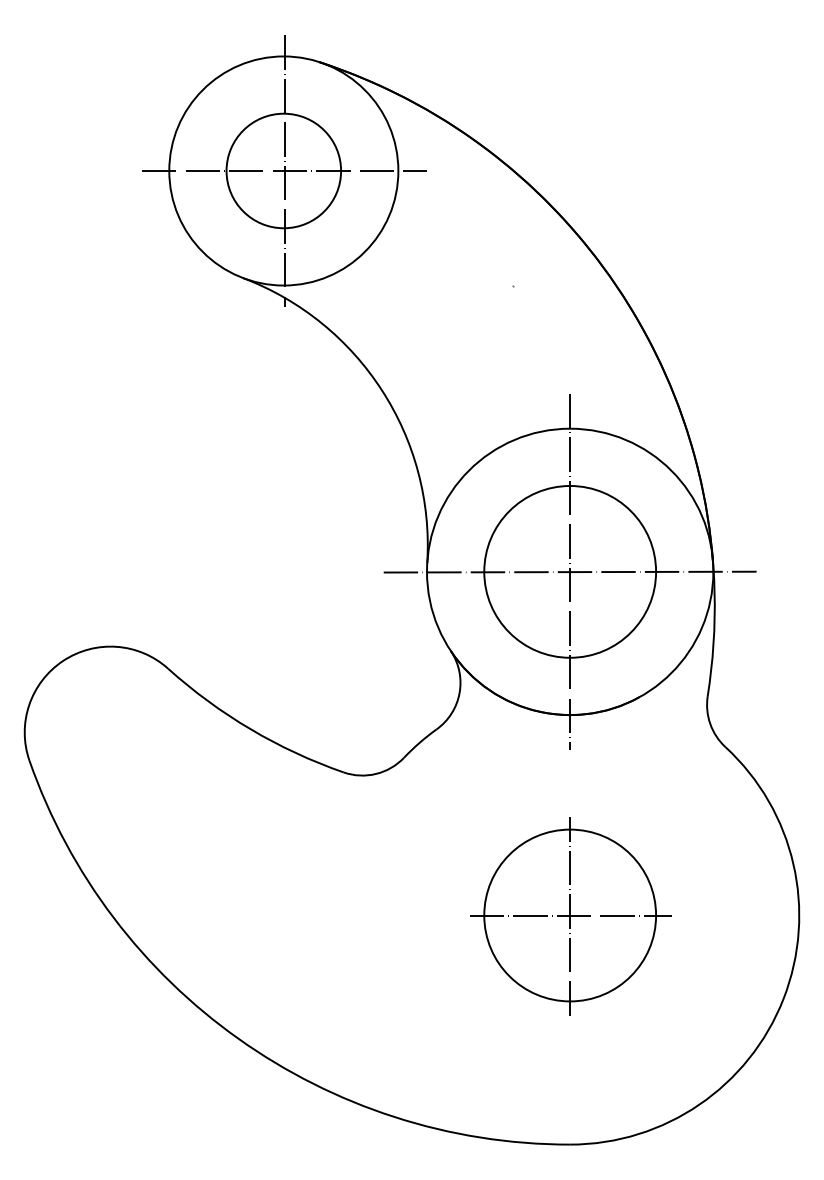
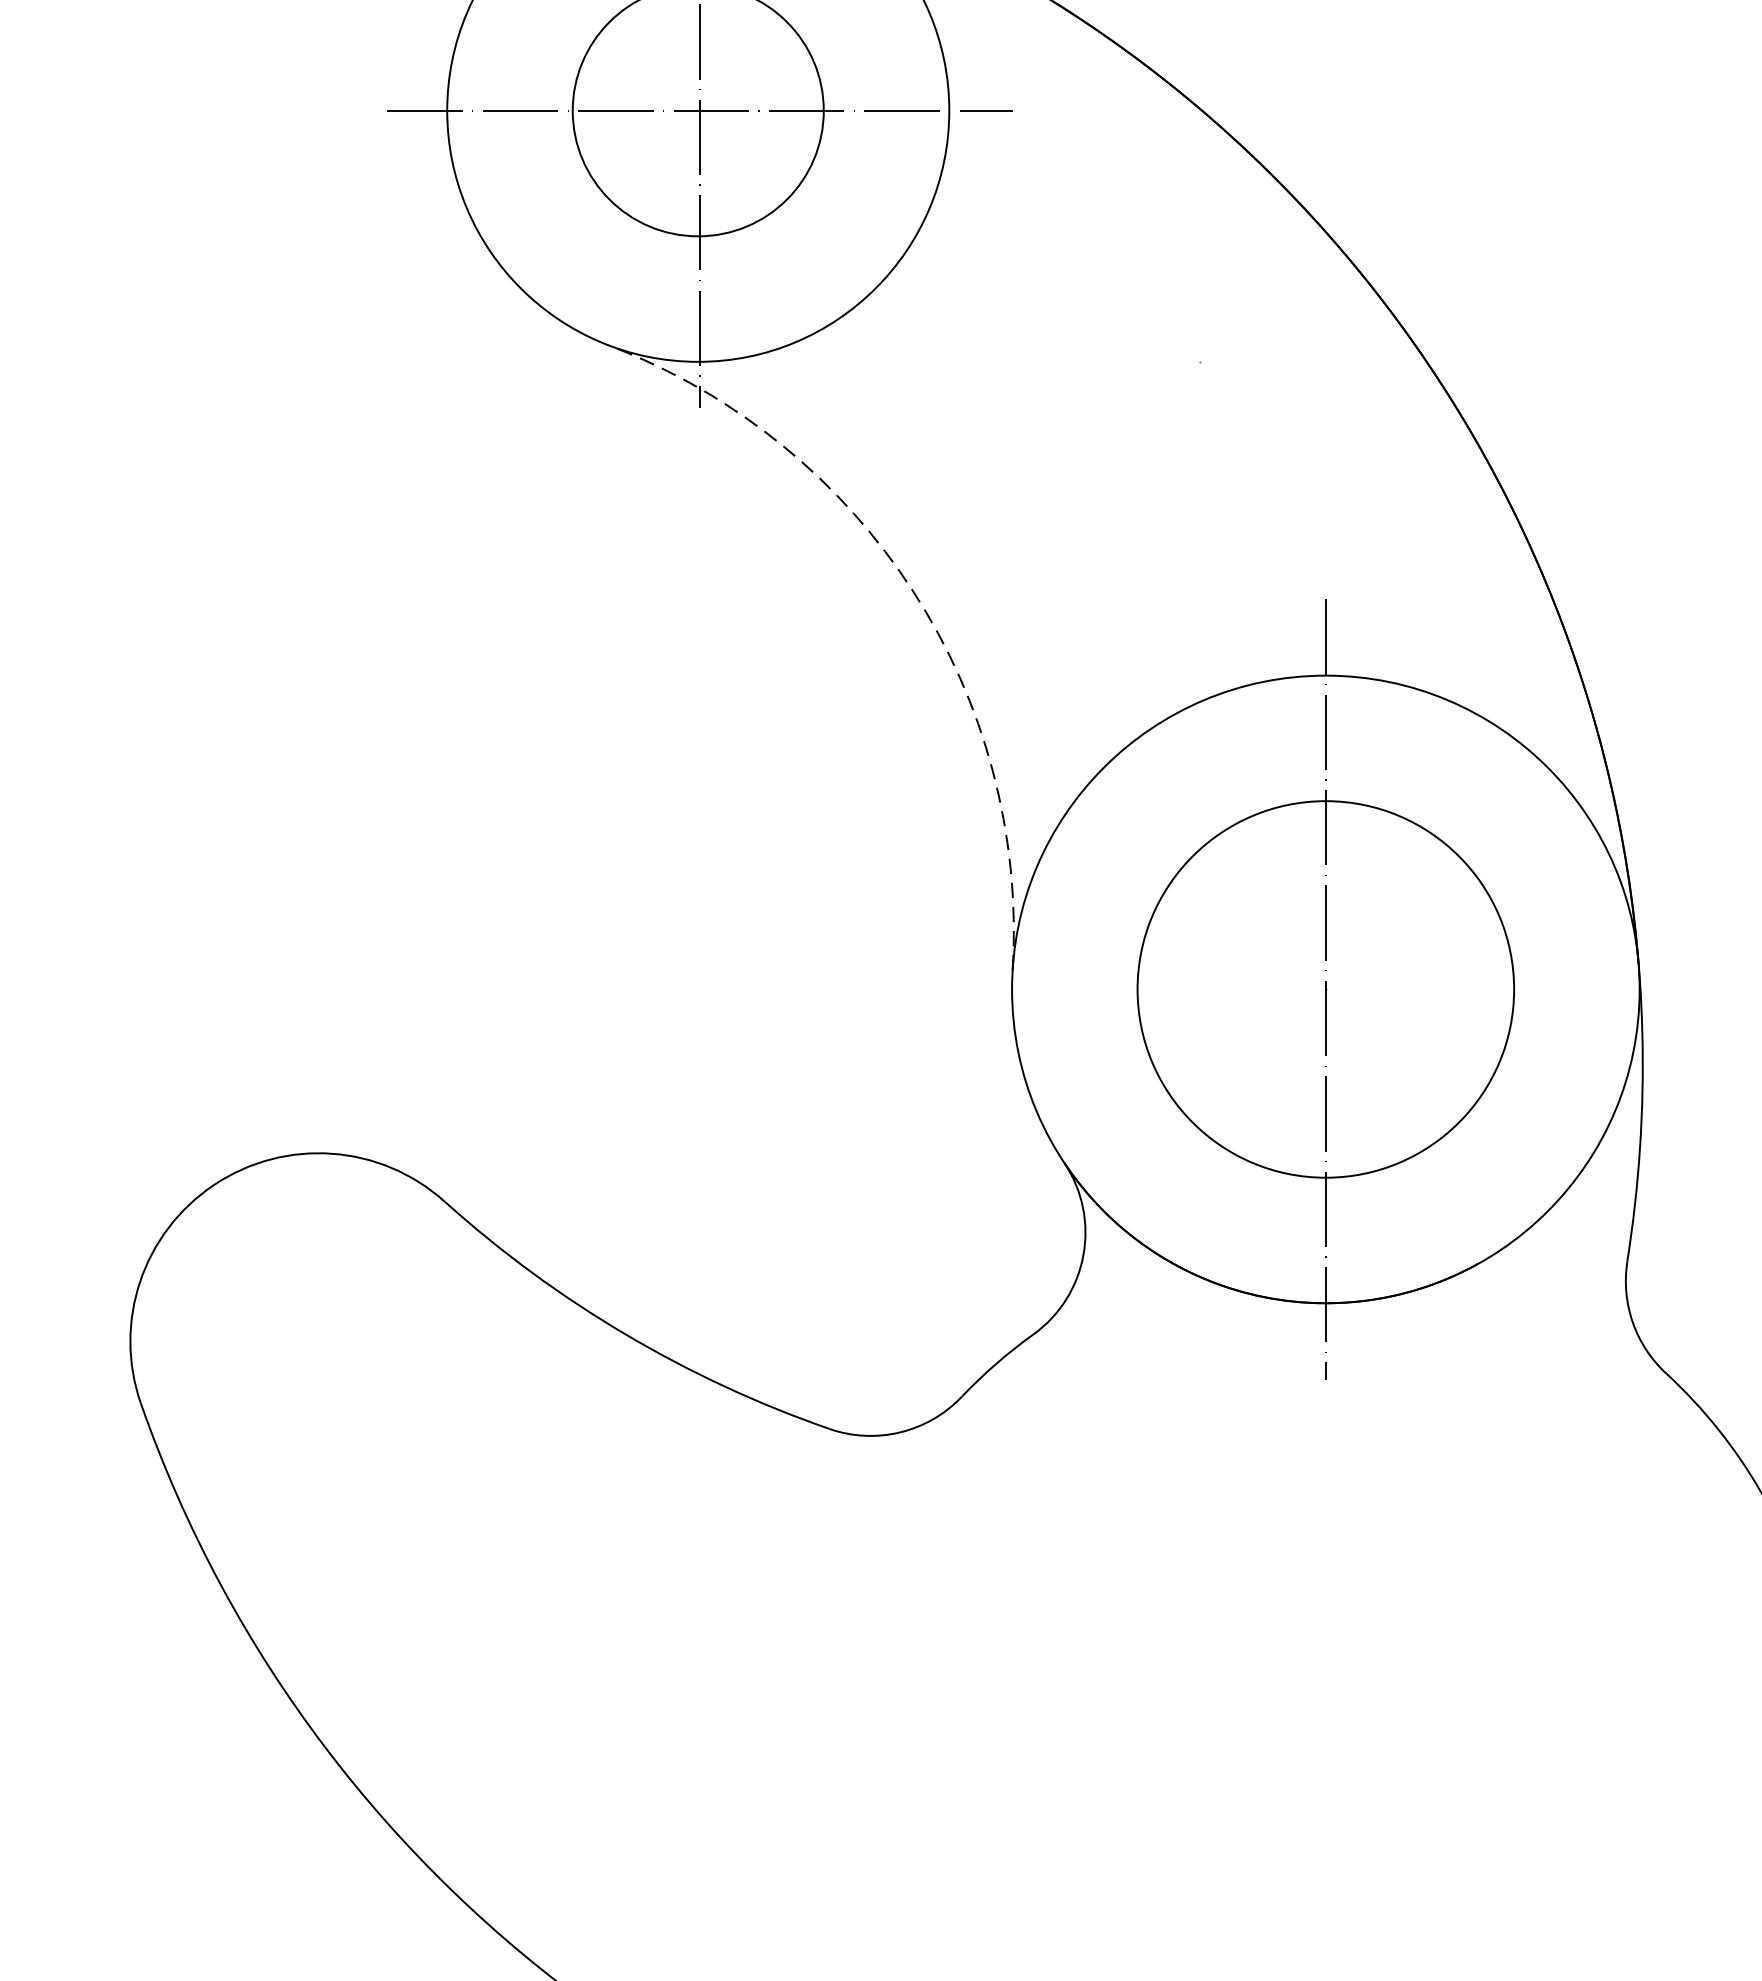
arc: (382, 390) -> (914, 591), solid -> dashed
line: (569, 571) -> (1324, 988), removed
part: (570, 916) -> (1326, 1744), removed

